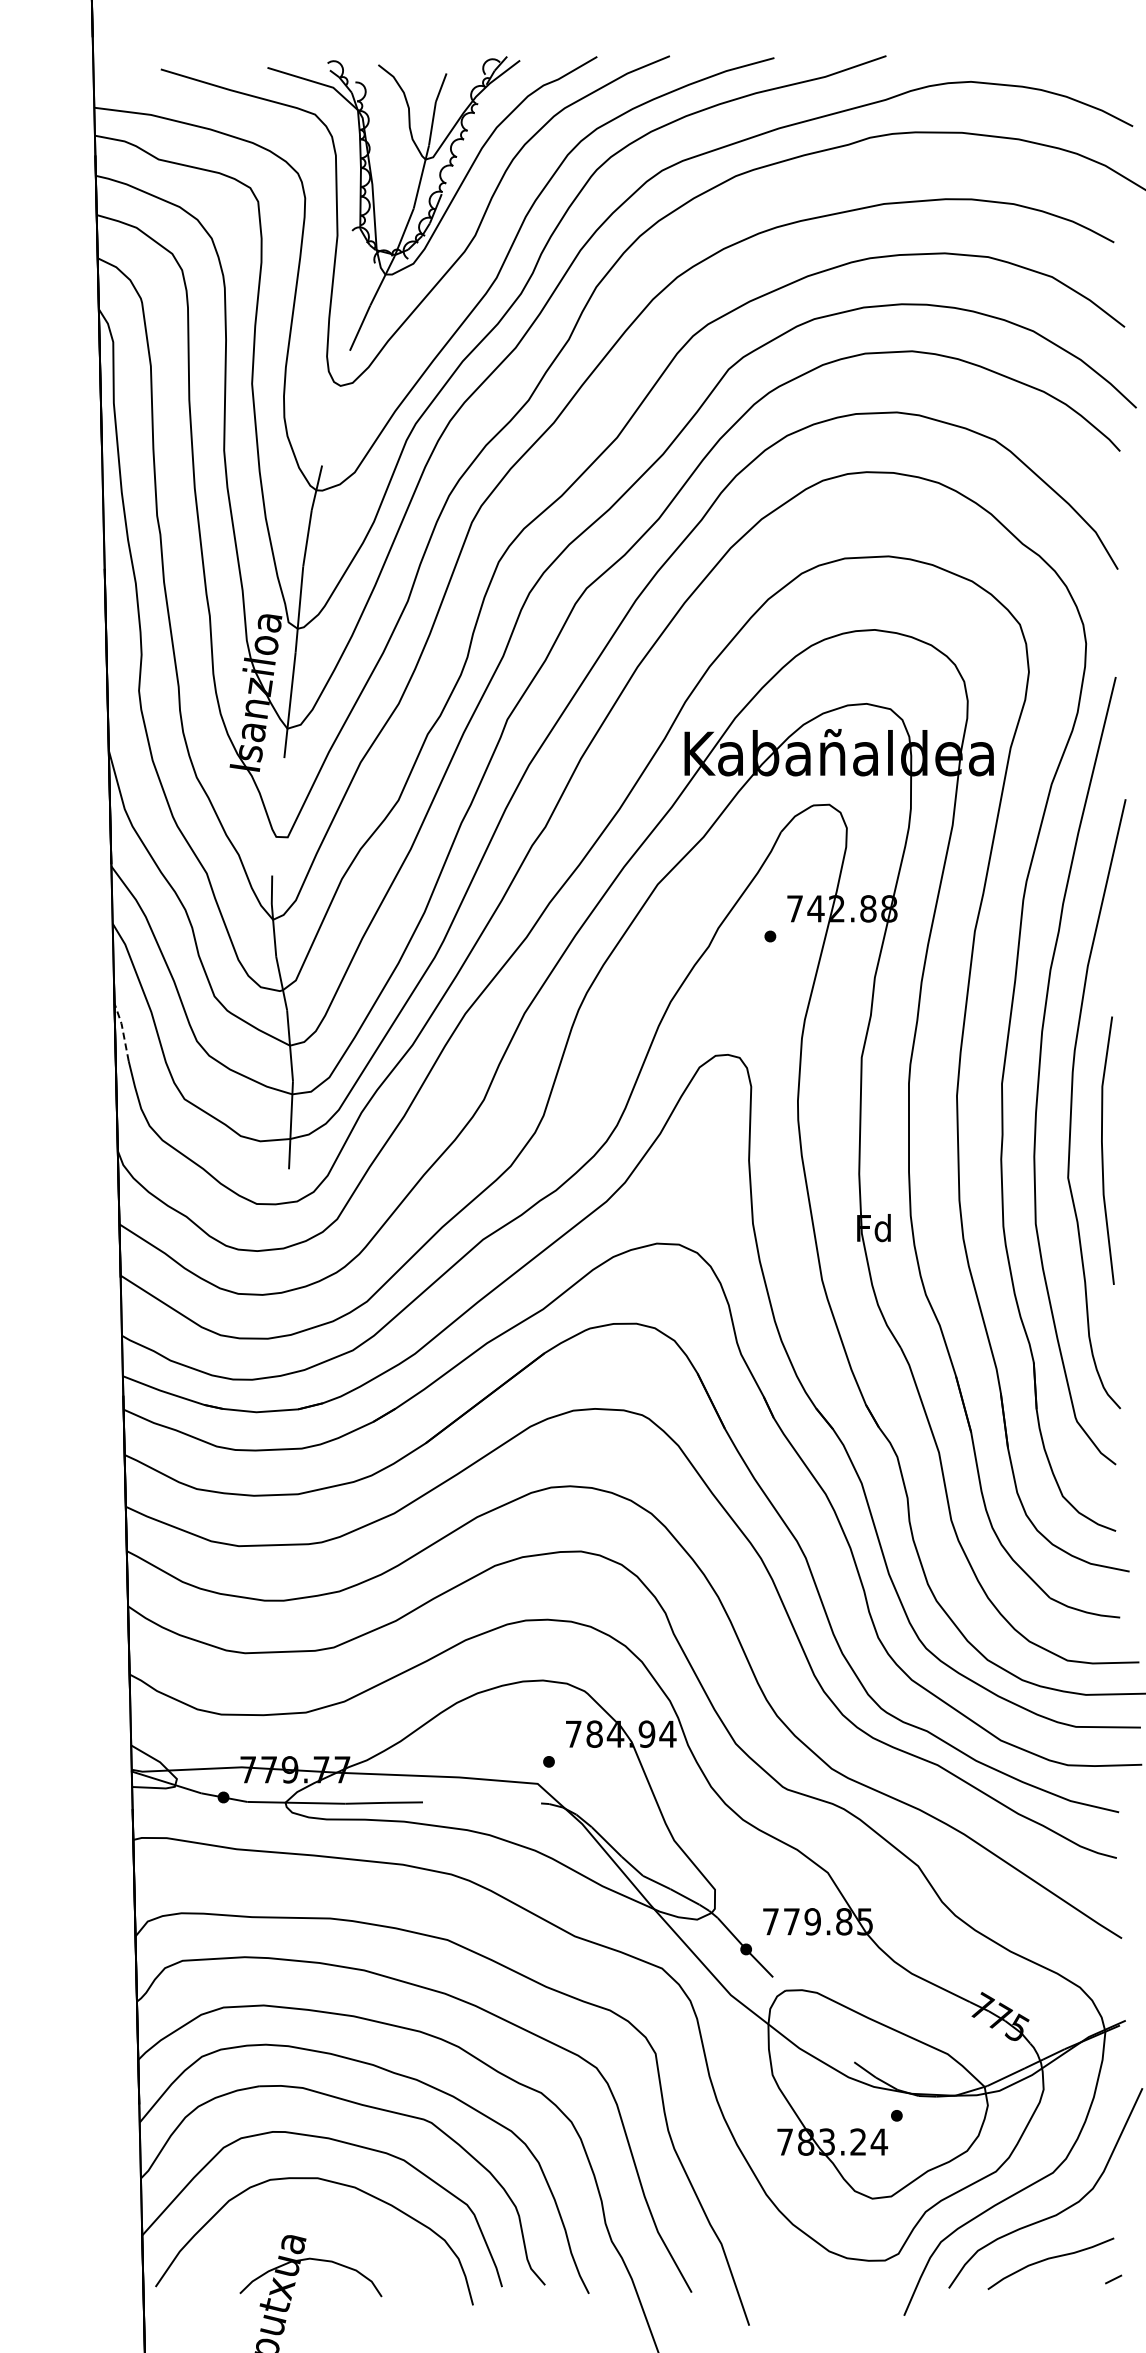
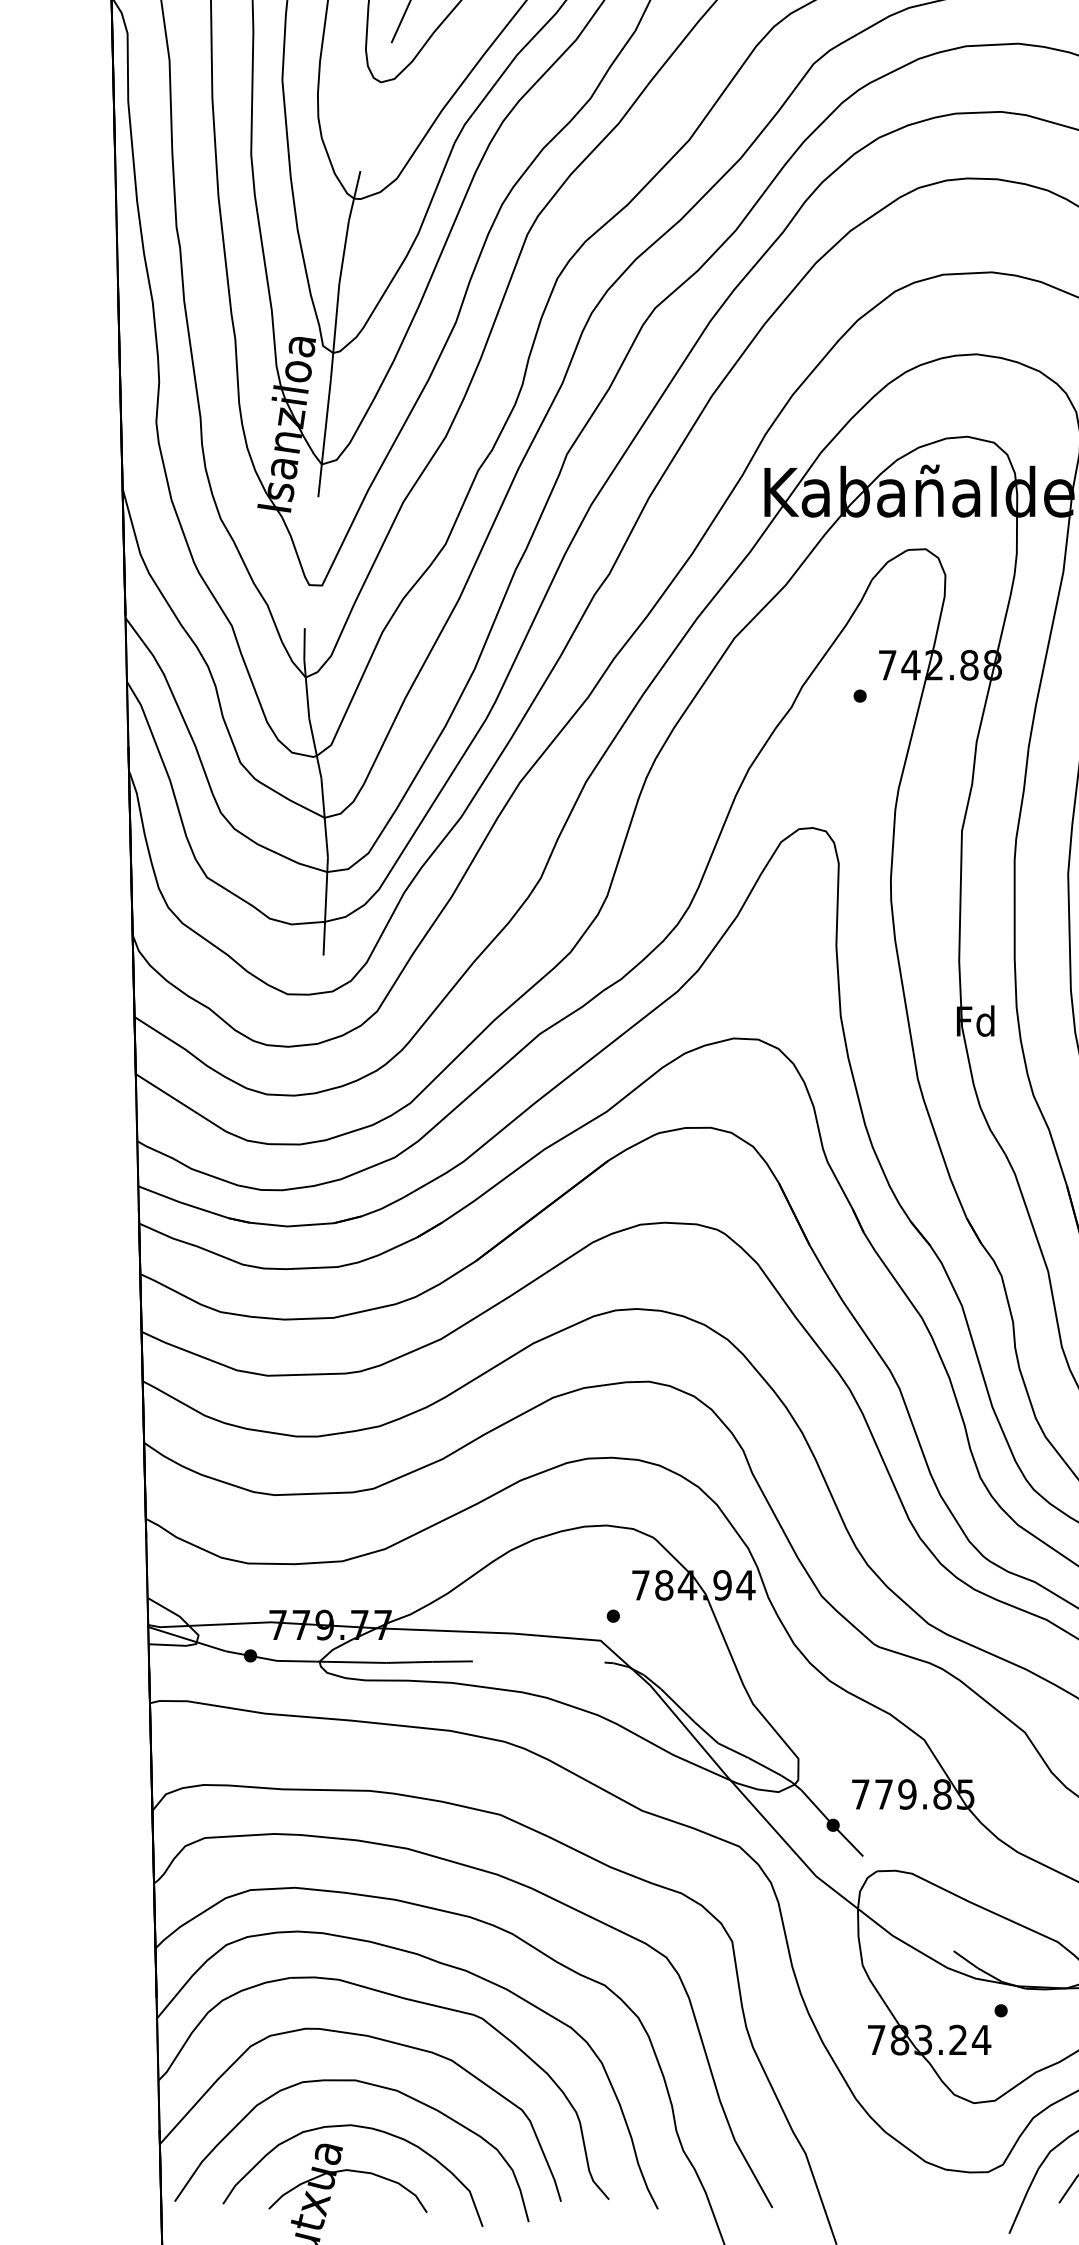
line: (122, 1030) -> (137, 800), dashed -> solid
curve: (318, 2220) -> (356, 2127), added

